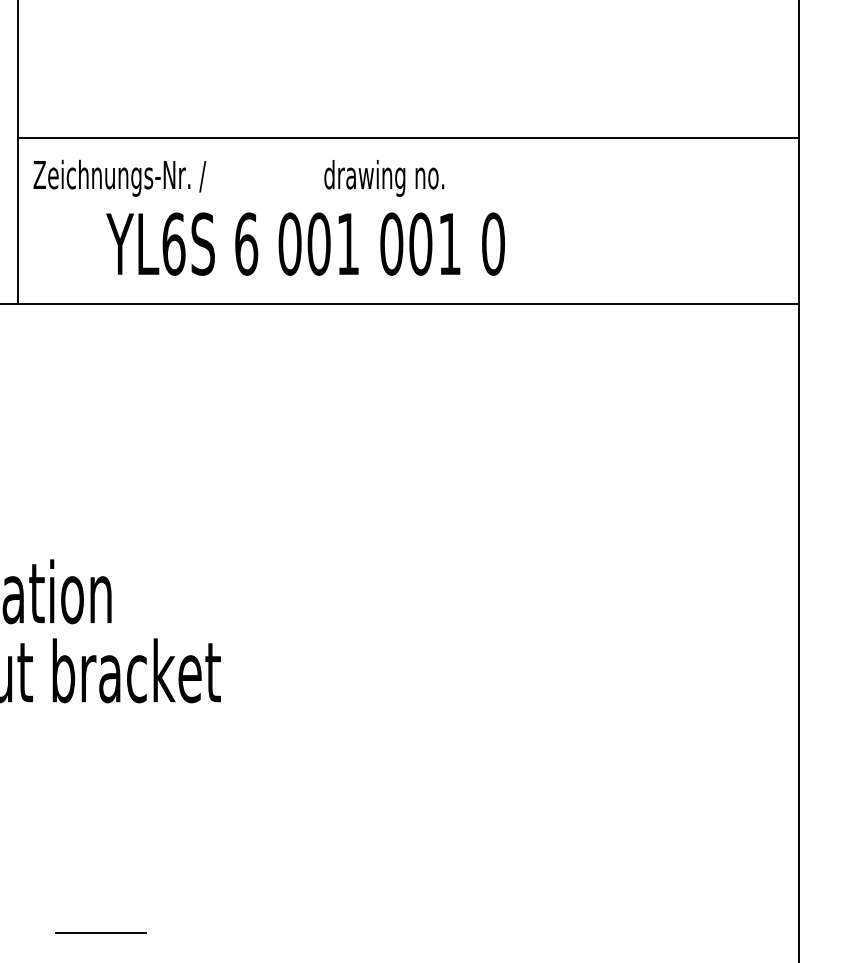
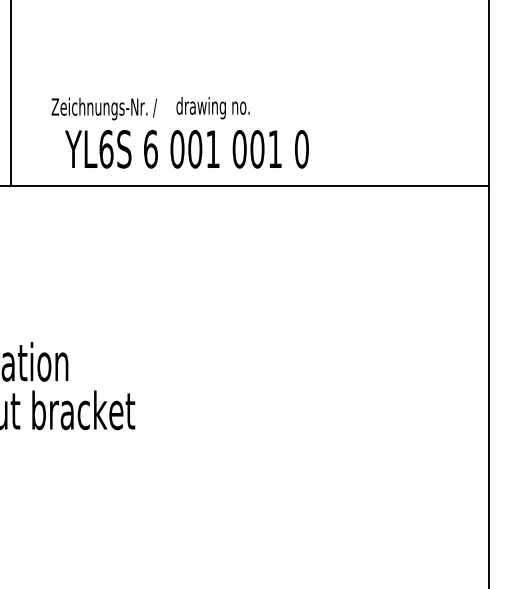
line: (407, 138) -> (249, 84), removed
text: (118, 177) -> (103, 108), moved
text: (383, 177) -> (212, 107), moved
line: (100, 932) -> (61, 570), removed

